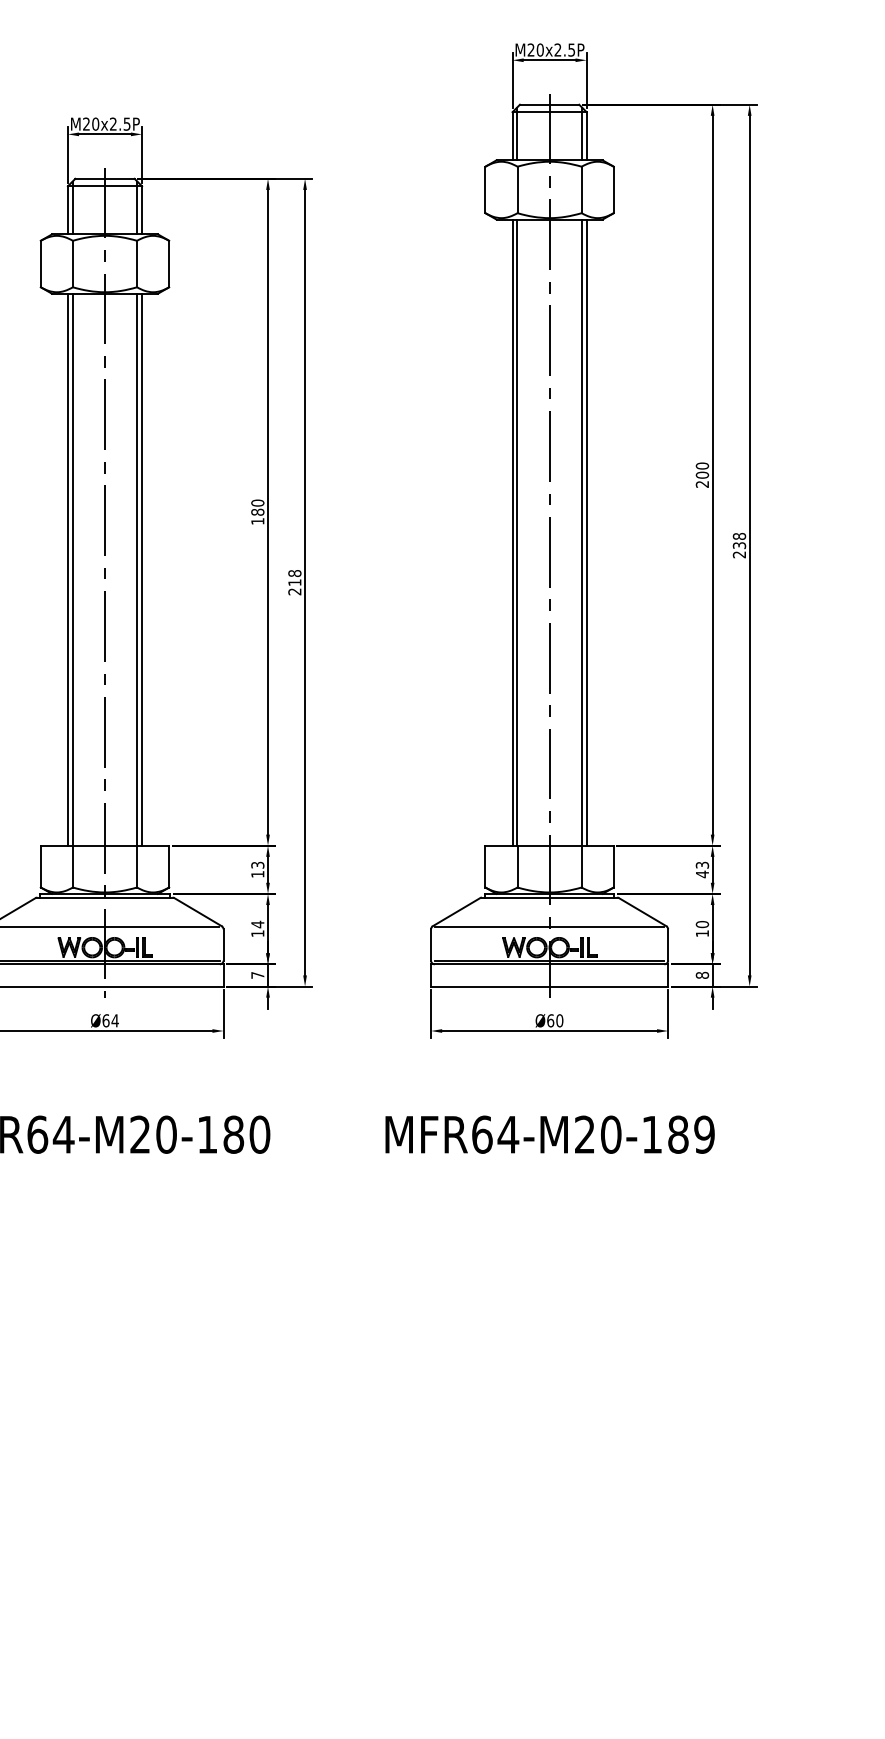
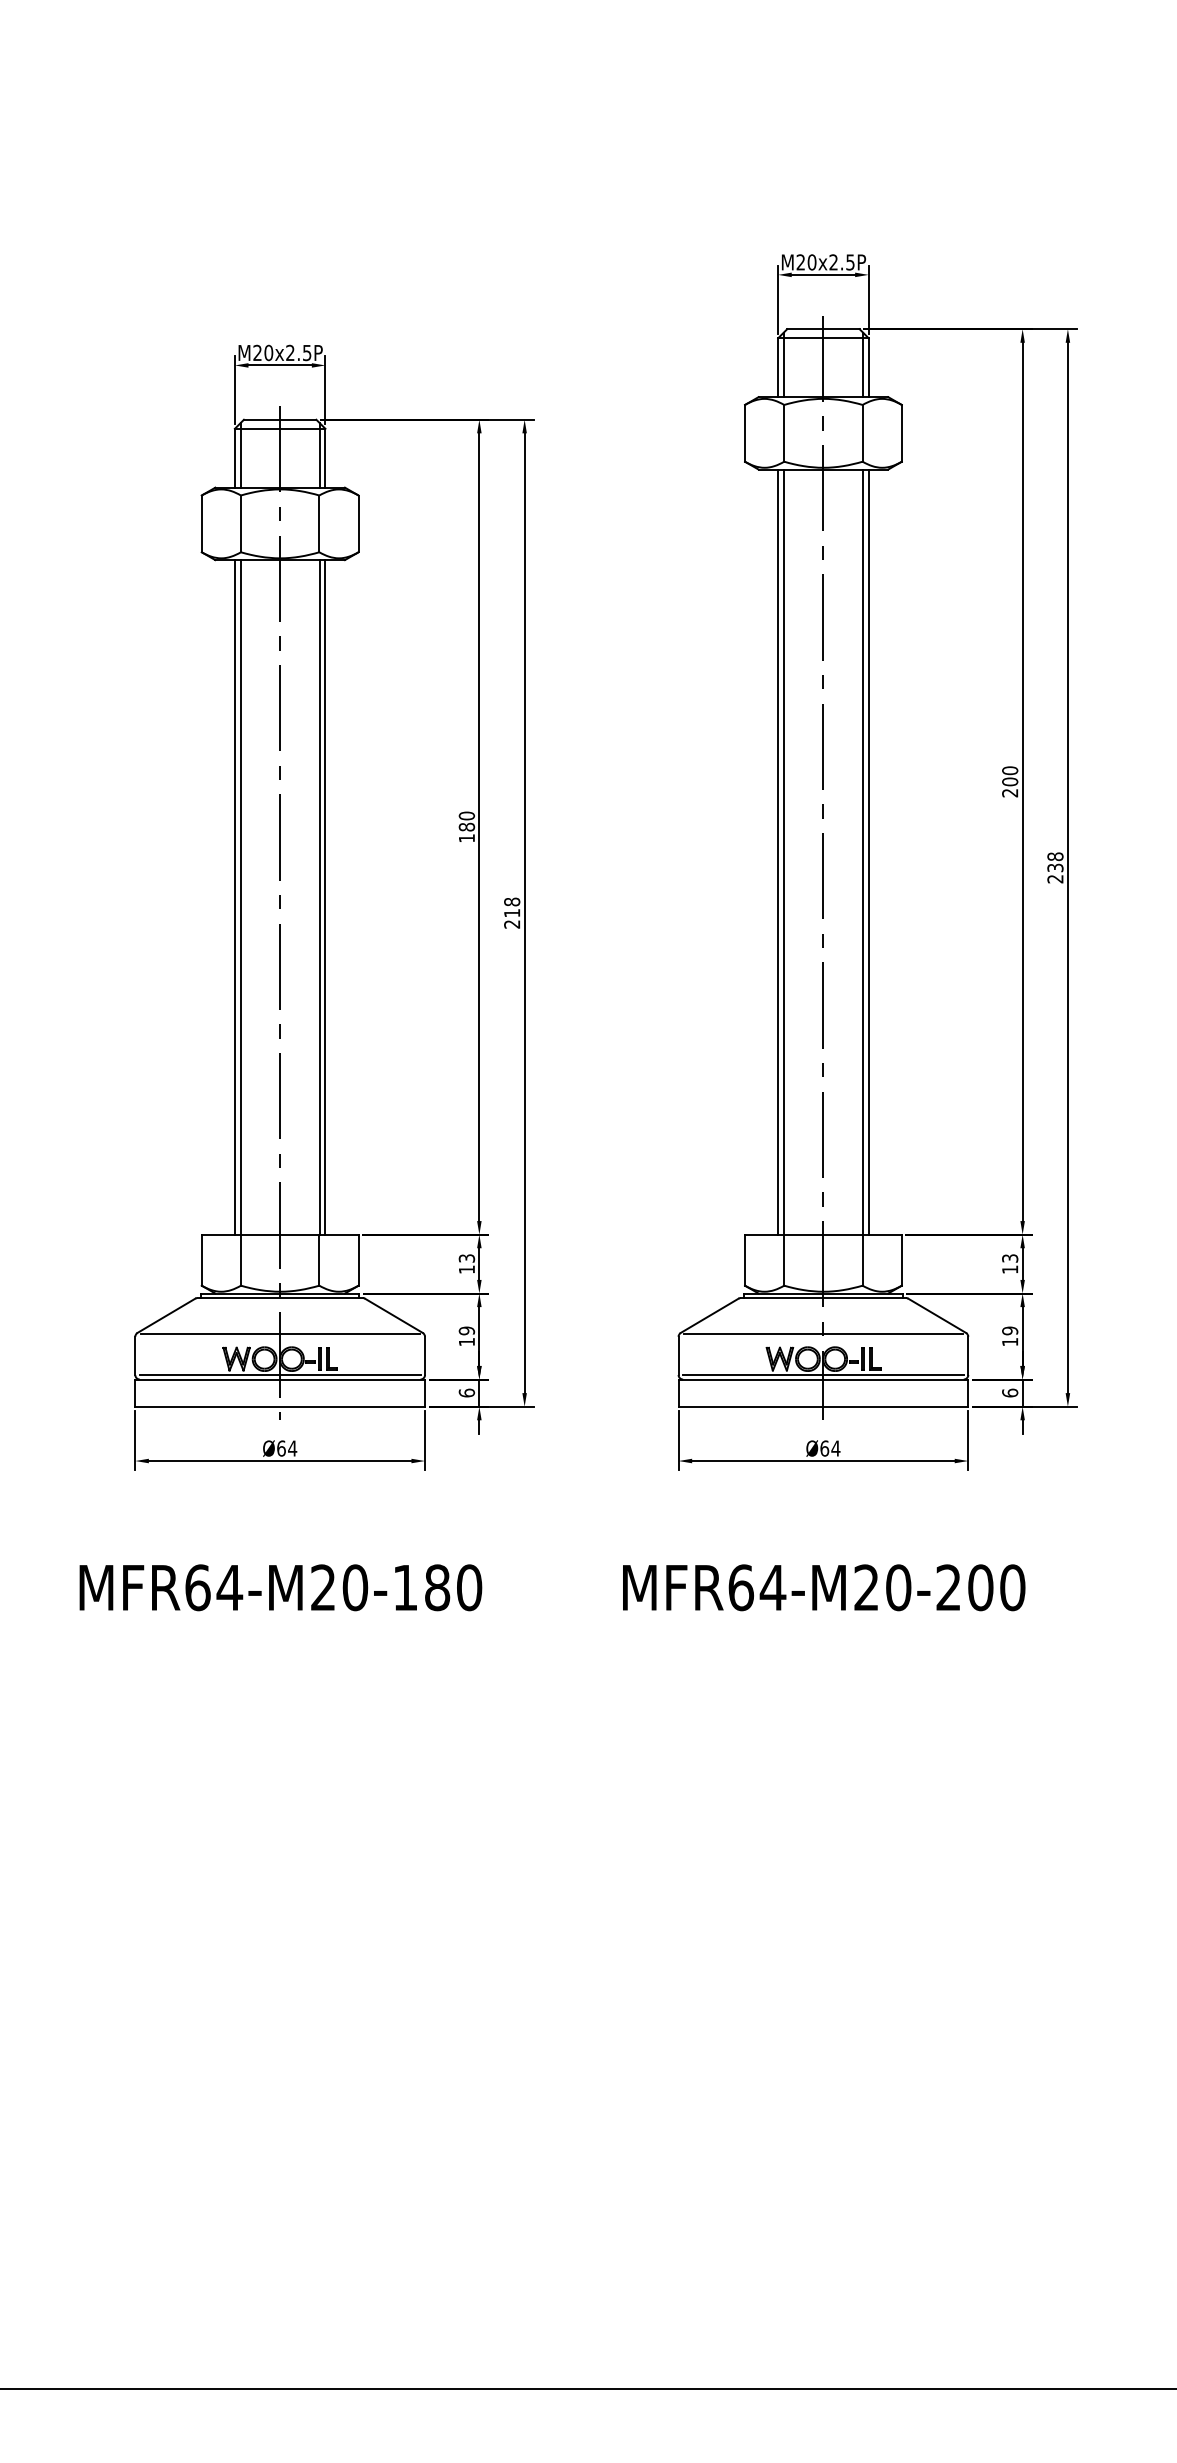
text: (702, 874) -> (1010, 1269), 43 -> 13
text: (257, 924) -> (466, 1330), 14 -> 19
text: (702, 924) -> (1010, 1330), 10 -> 19
text: (257, 974) -> (466, 1392), 7 -> 6
text: (702, 974) -> (1010, 1392), 8 -> 6
text: (559, 1020) -> (835, 1448), Ø60 -> Ø64
text: (678, 1134) -> (980, 1587), MFR64-M20-189 -> MFR64-M20-200

